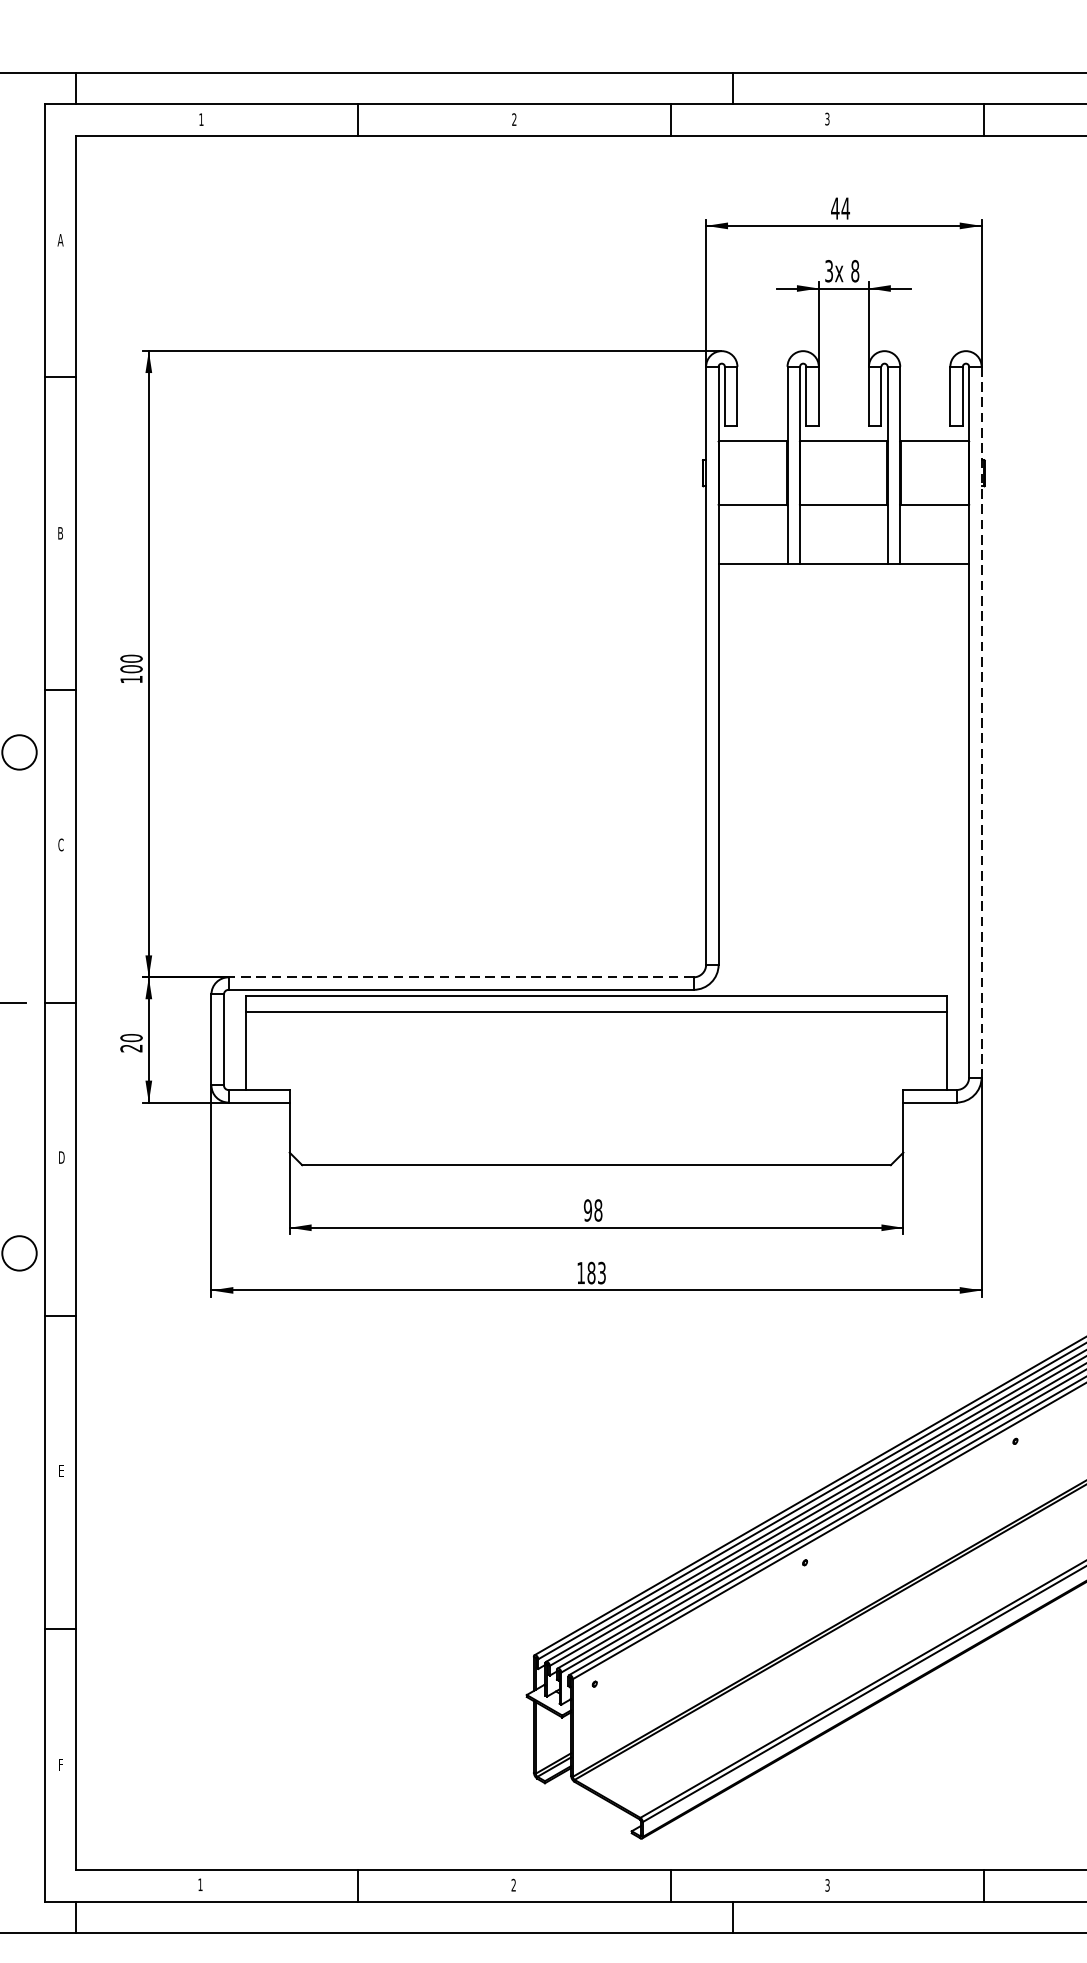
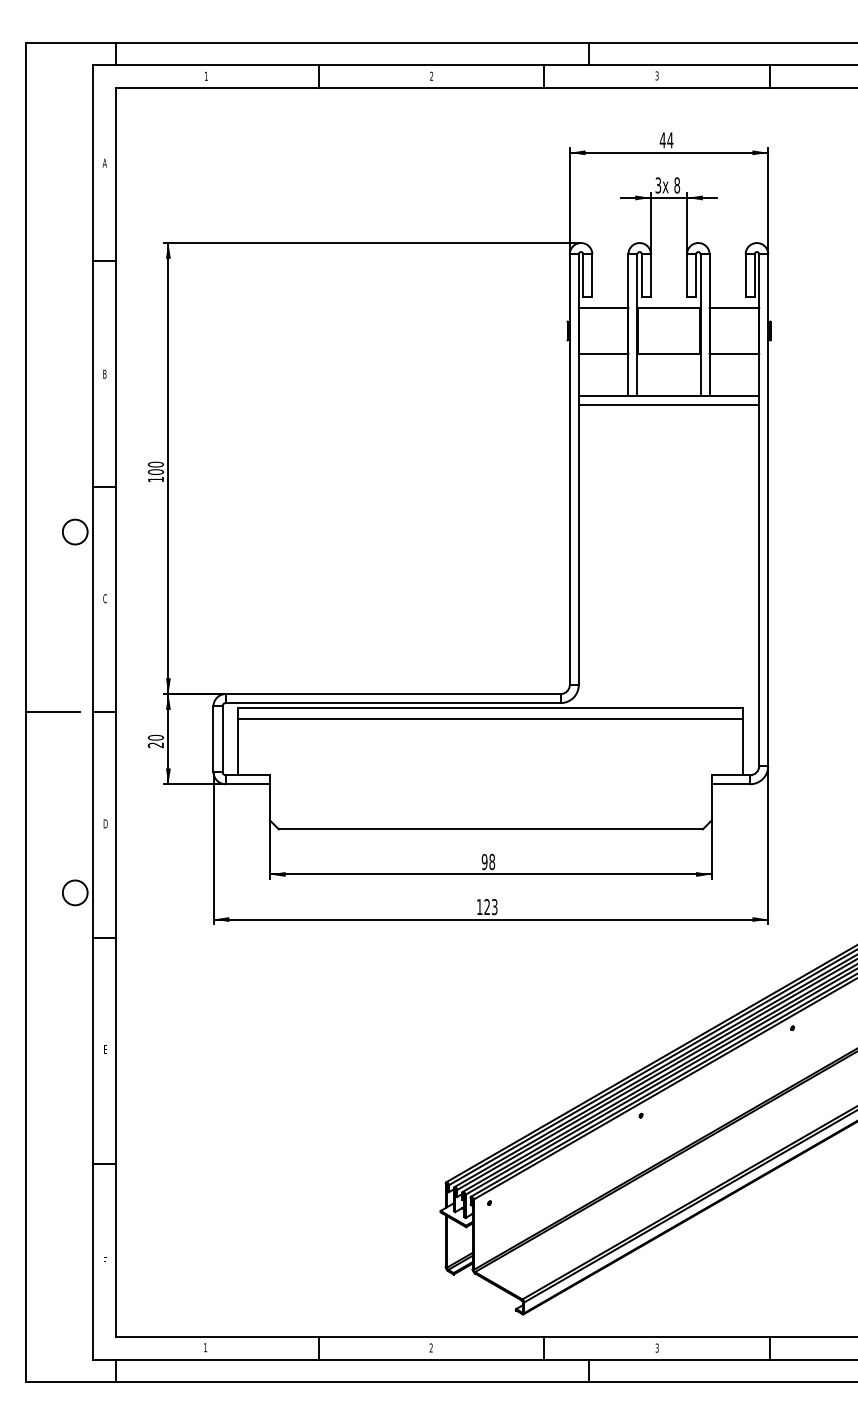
line: (843, 576) -> (668, 405), added
line: (982, 722) -> (768, 510), dashed -> solid
line: (459, 977) -> (392, 694), dashed -> solid
text: (591, 1273) -> (487, 907), 183 -> 123

